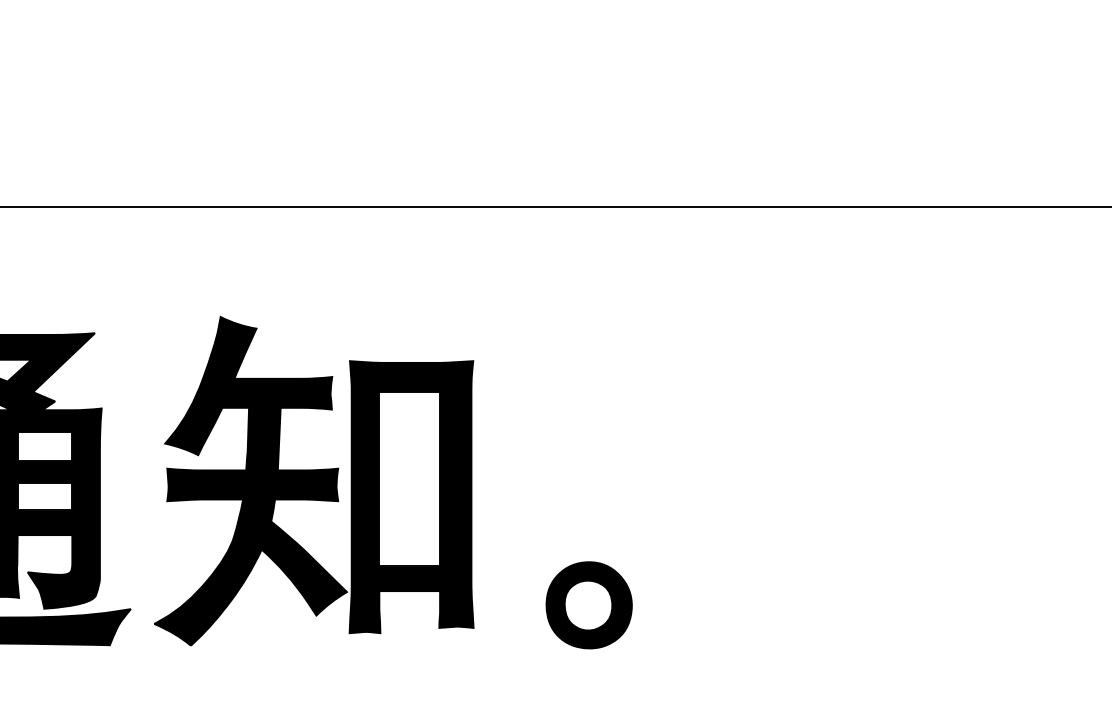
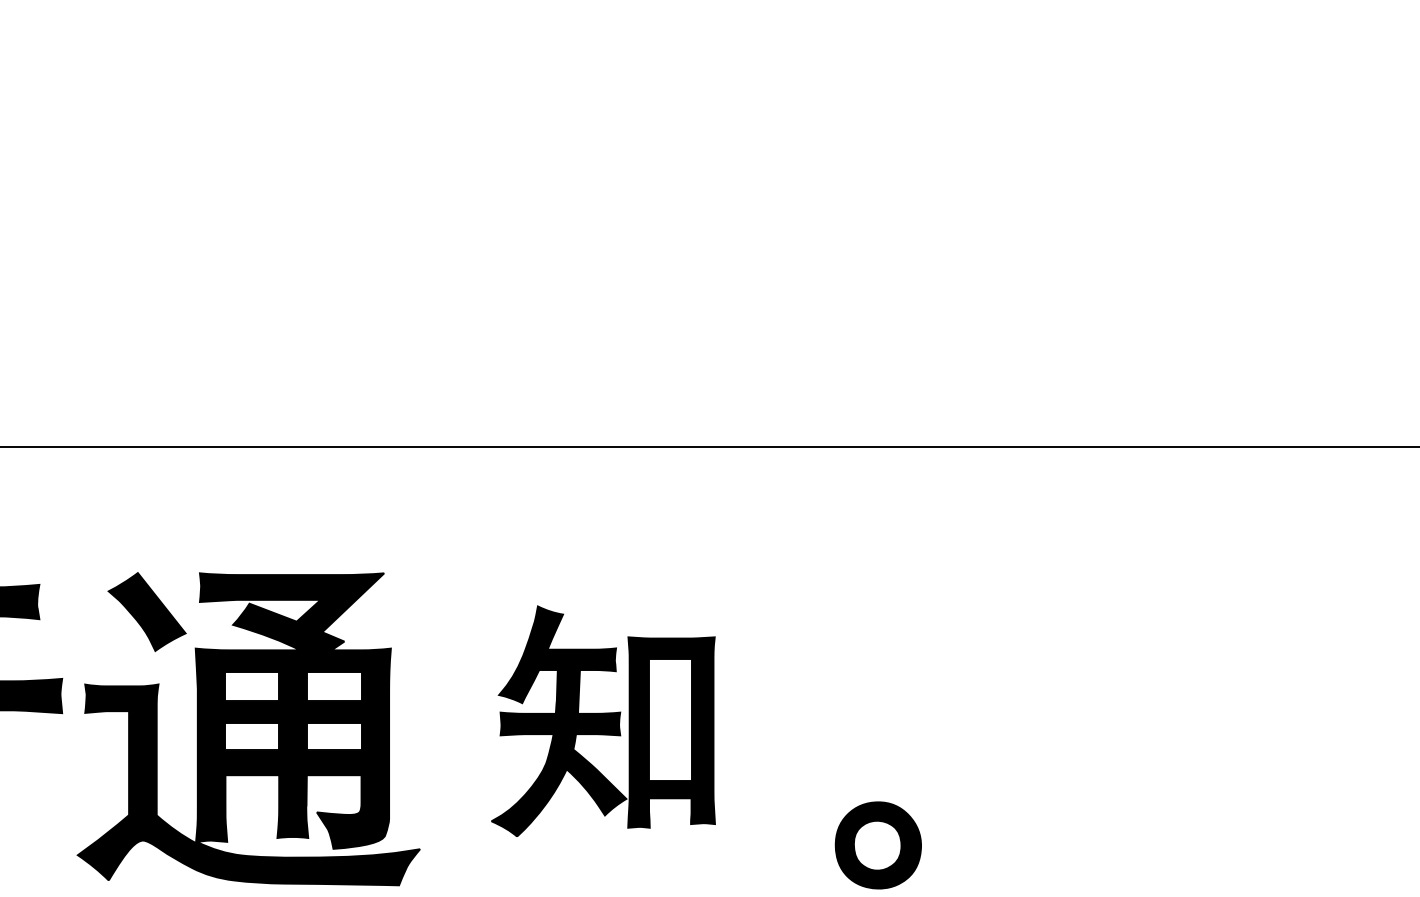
part: (314, 481) -> (603, 721), size x0.7

